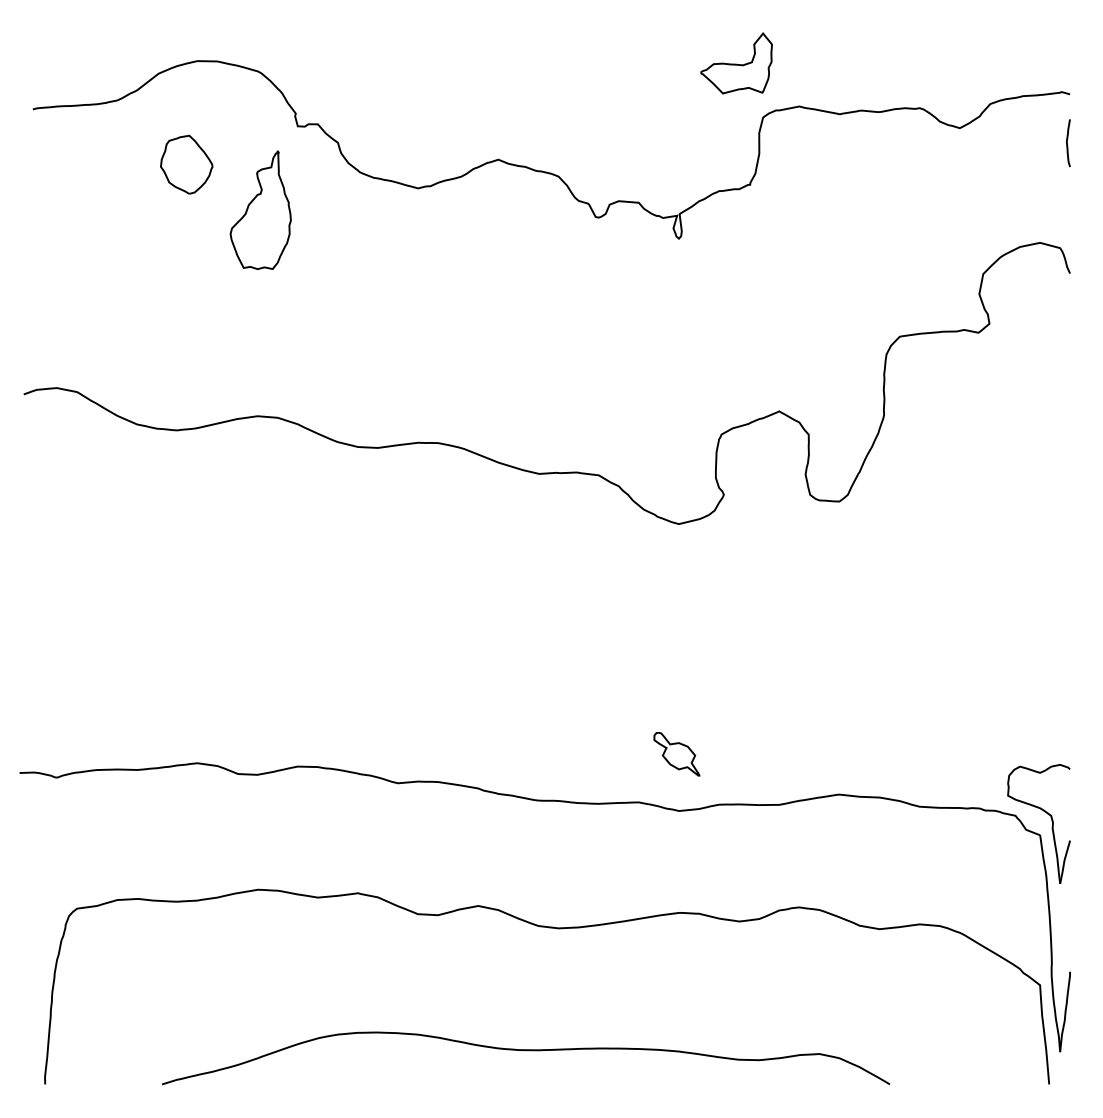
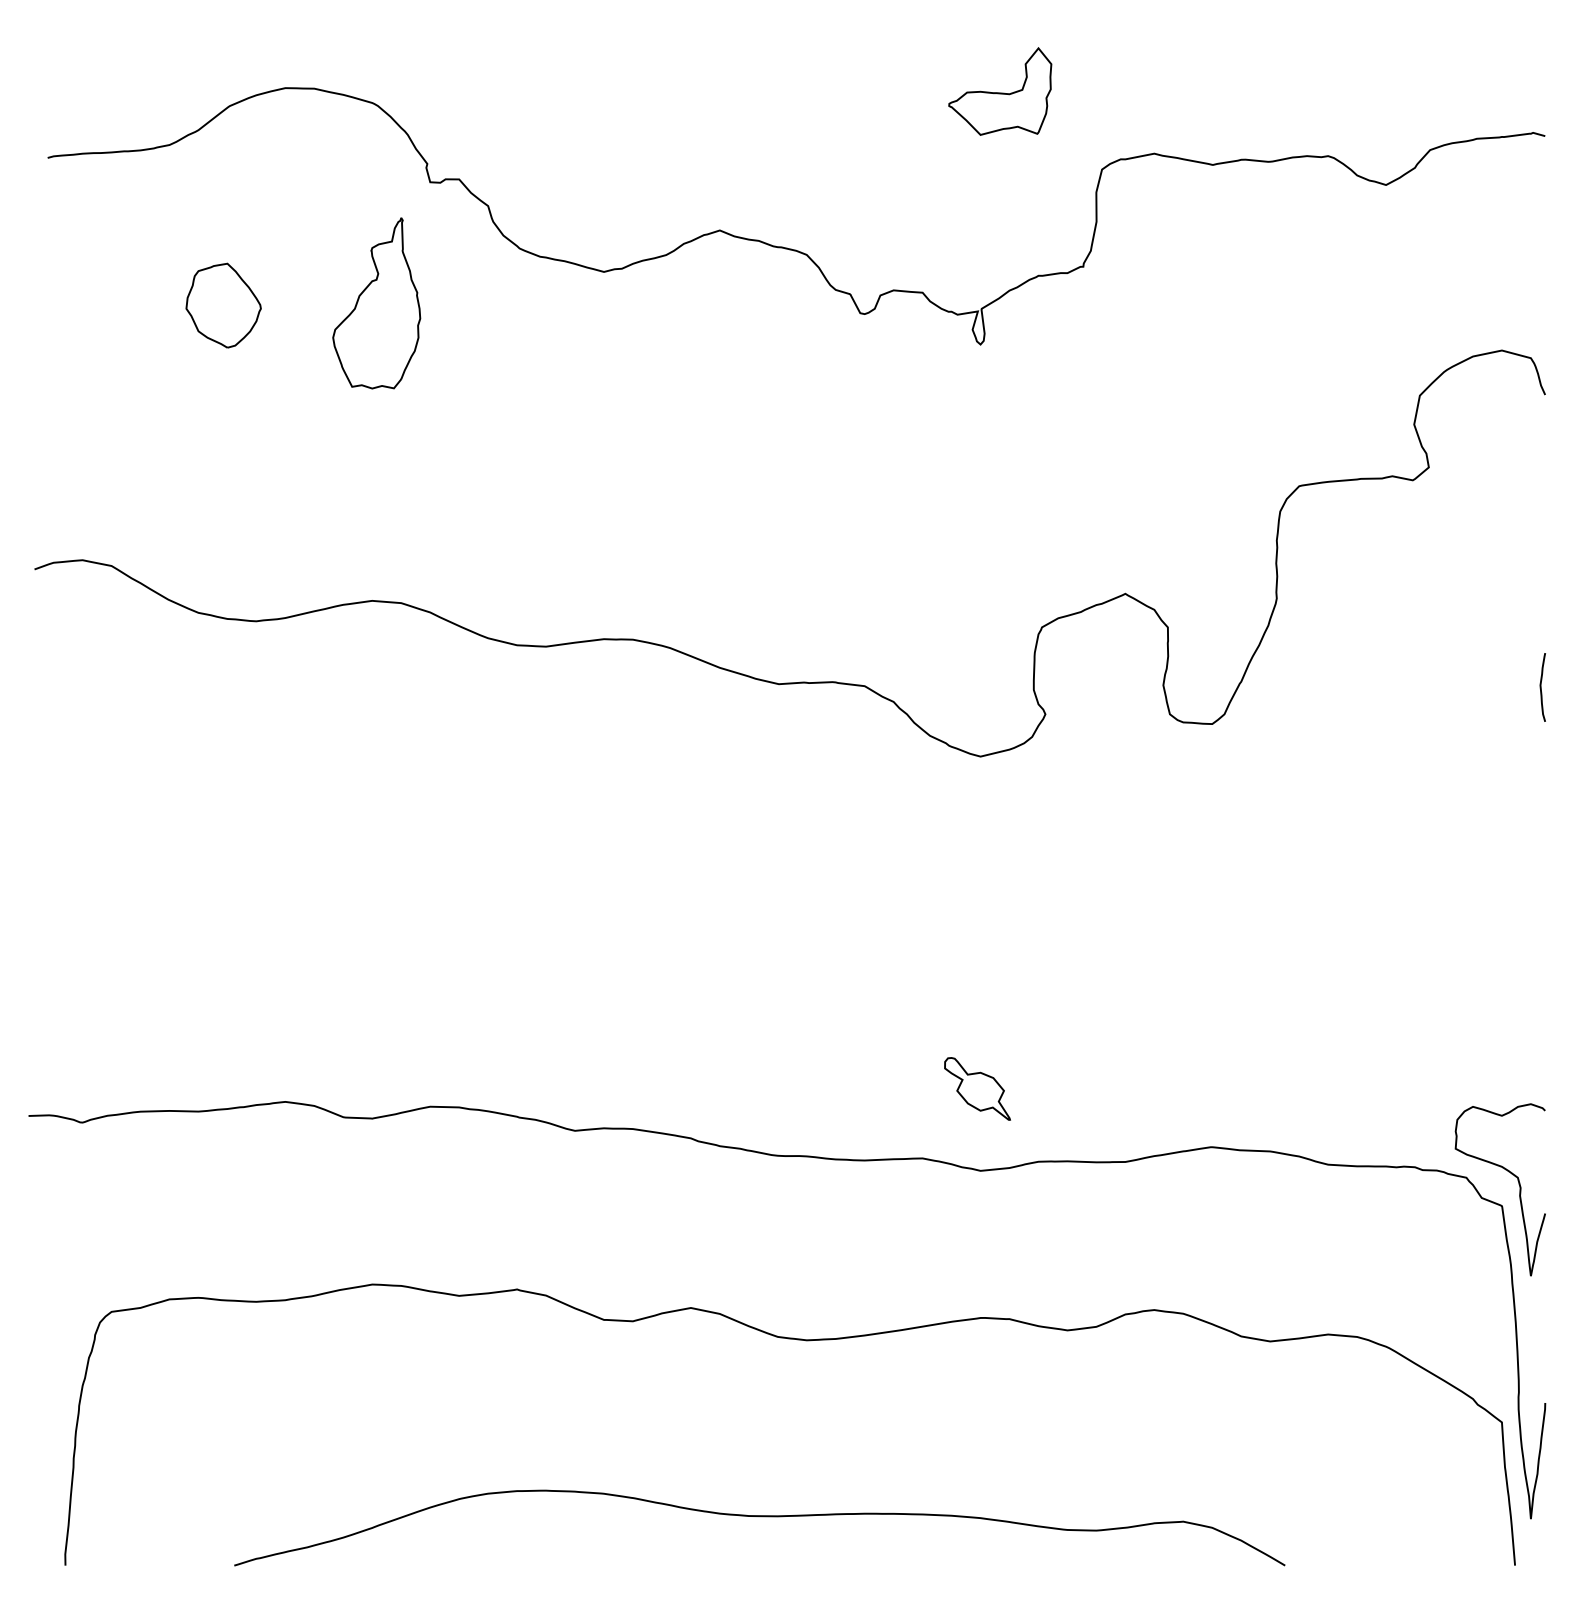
part: (736, 63) -> (1000, 91), moved
curve: (1067, 143) -> (1541, 687), moved
part: (186, 164) -> (223, 305), moved

